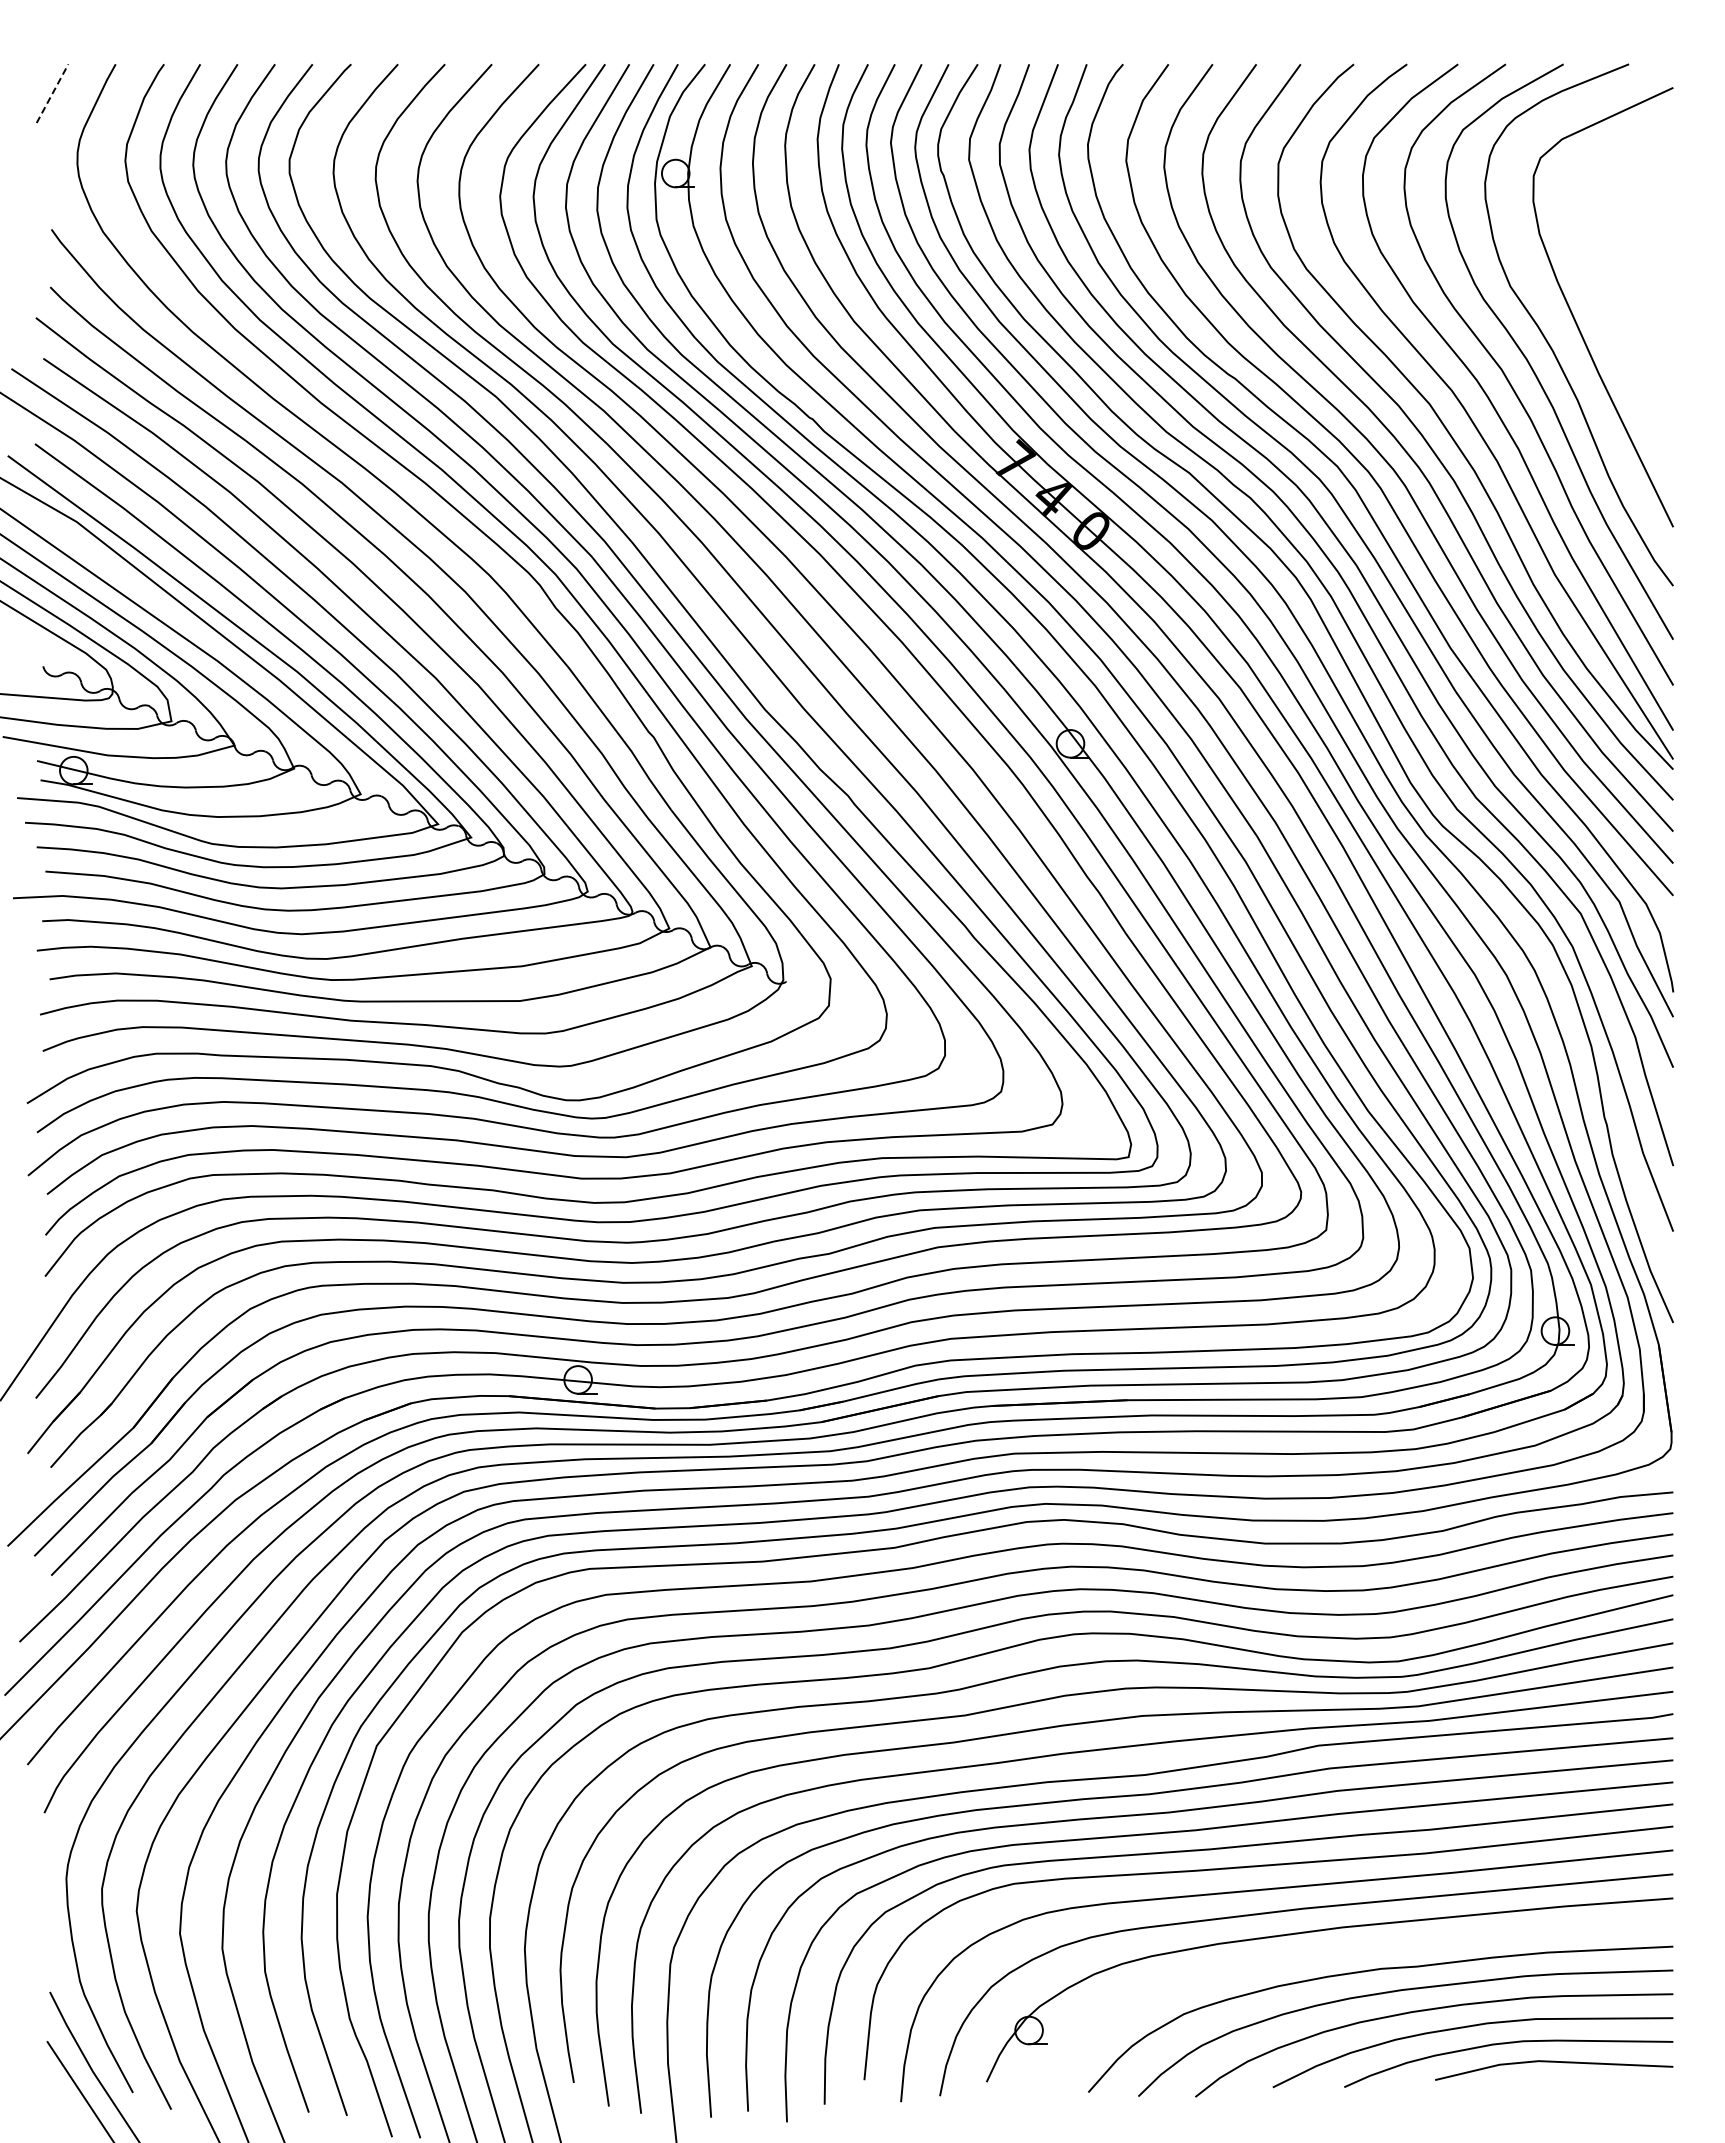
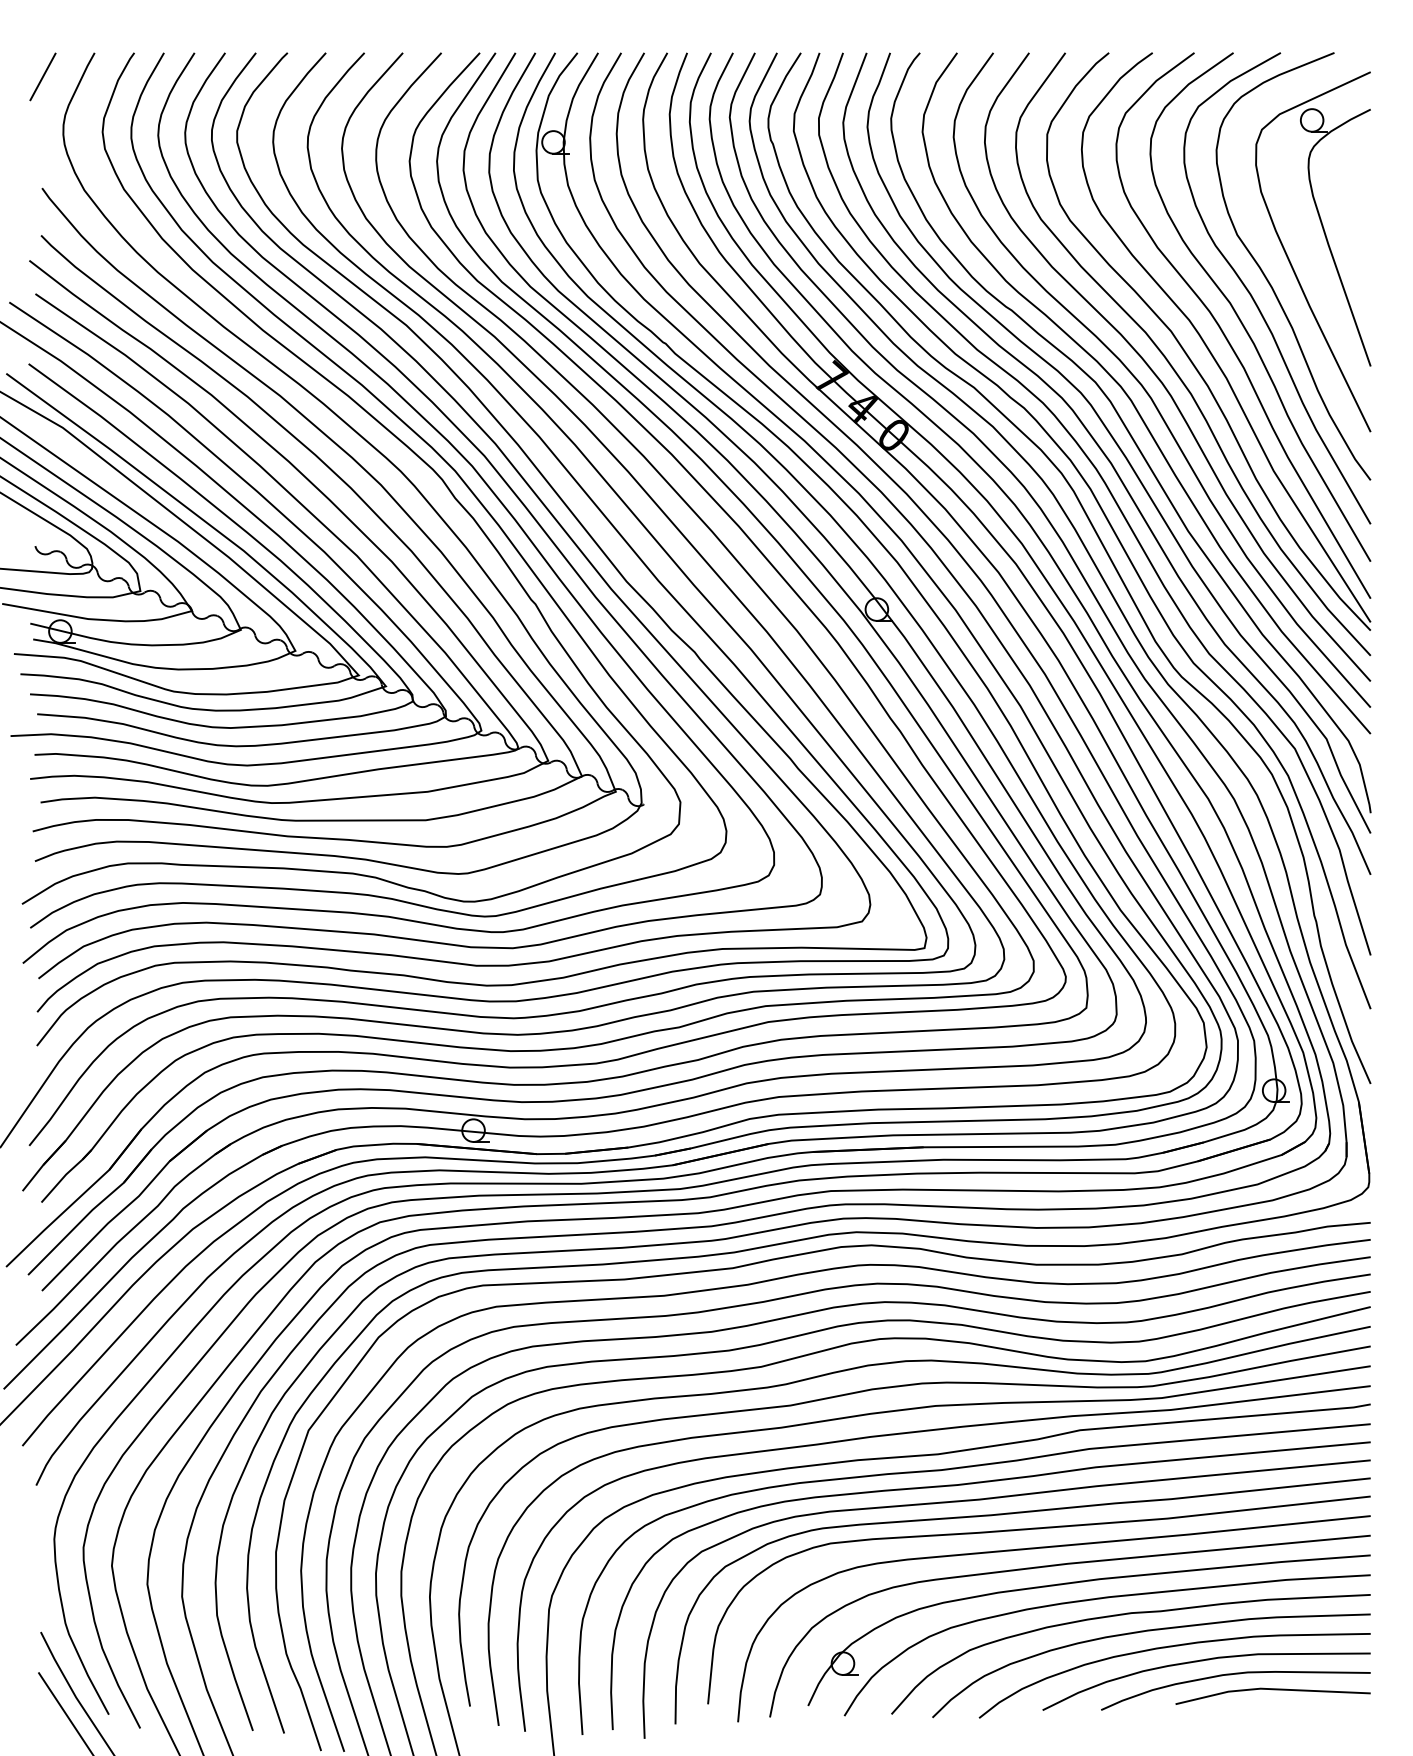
line: (52, 93) -> (42, 76), dashed -> solid
part: (1621, 293) -> (1328, 240), added
curve: (1340, 1952) -> (1098, 1599), added

